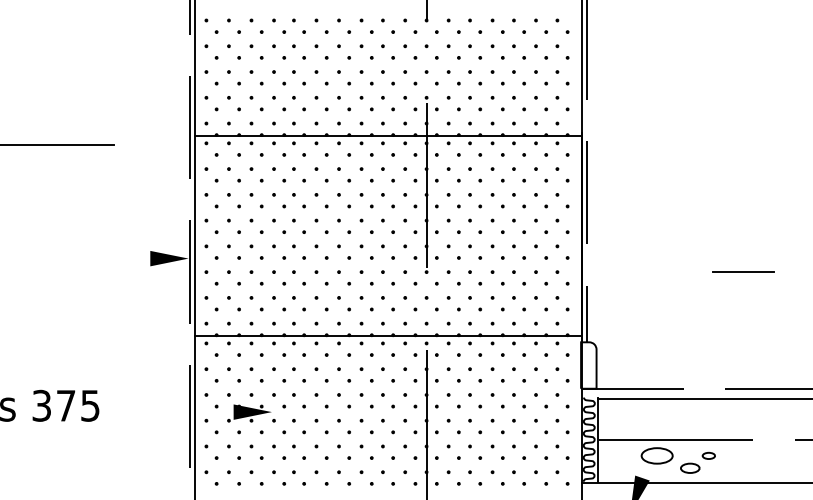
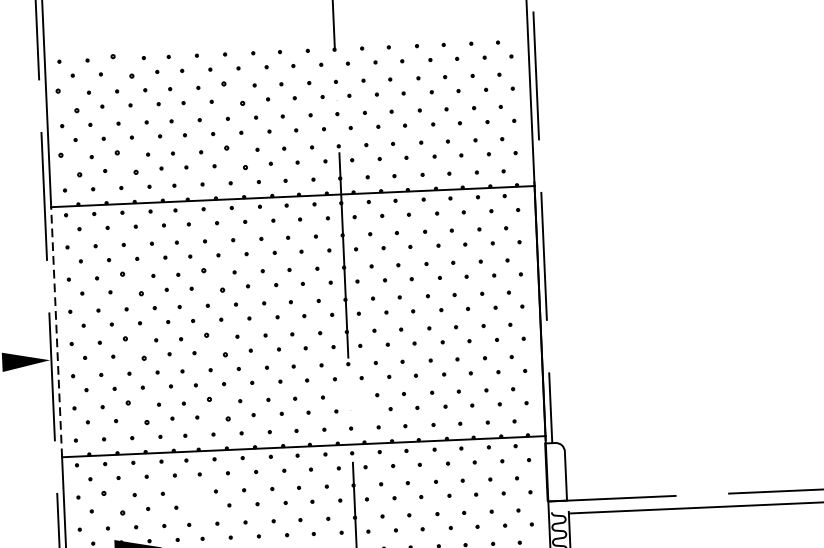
part: (256, 25) -> (122, 65), size x1.4
part: (211, 51) -> (67, 100), size x1.4
part: (343, 51) -> (232, 92), size x1.4
part: (211, 103) -> (70, 165), size x1.4
part: (256, 103) -> (126, 162), size x1.4
part: (343, 103) -> (235, 157), size x1.4
part: (256, 200) -> (131, 283), size x1.4
part: (321, 200) -> (213, 280), size x1.4
line: (194, 235) -> (56, 331), solid -> dashed
part: (256, 251) -> (134, 347), size x1.4
part: (321, 251) -> (215, 344), size x1.4
line: (743, 272) -> (744, 347), removed
part: (256, 303) -> (137, 412), size x1.4
part: (321, 303) -> (218, 409), size x1.4
part: (431, 303) -> (356, 403), removed
part: (233, 374) -> (112, 502), size x1.4
part: (298, 374) -> (193, 499), removed

